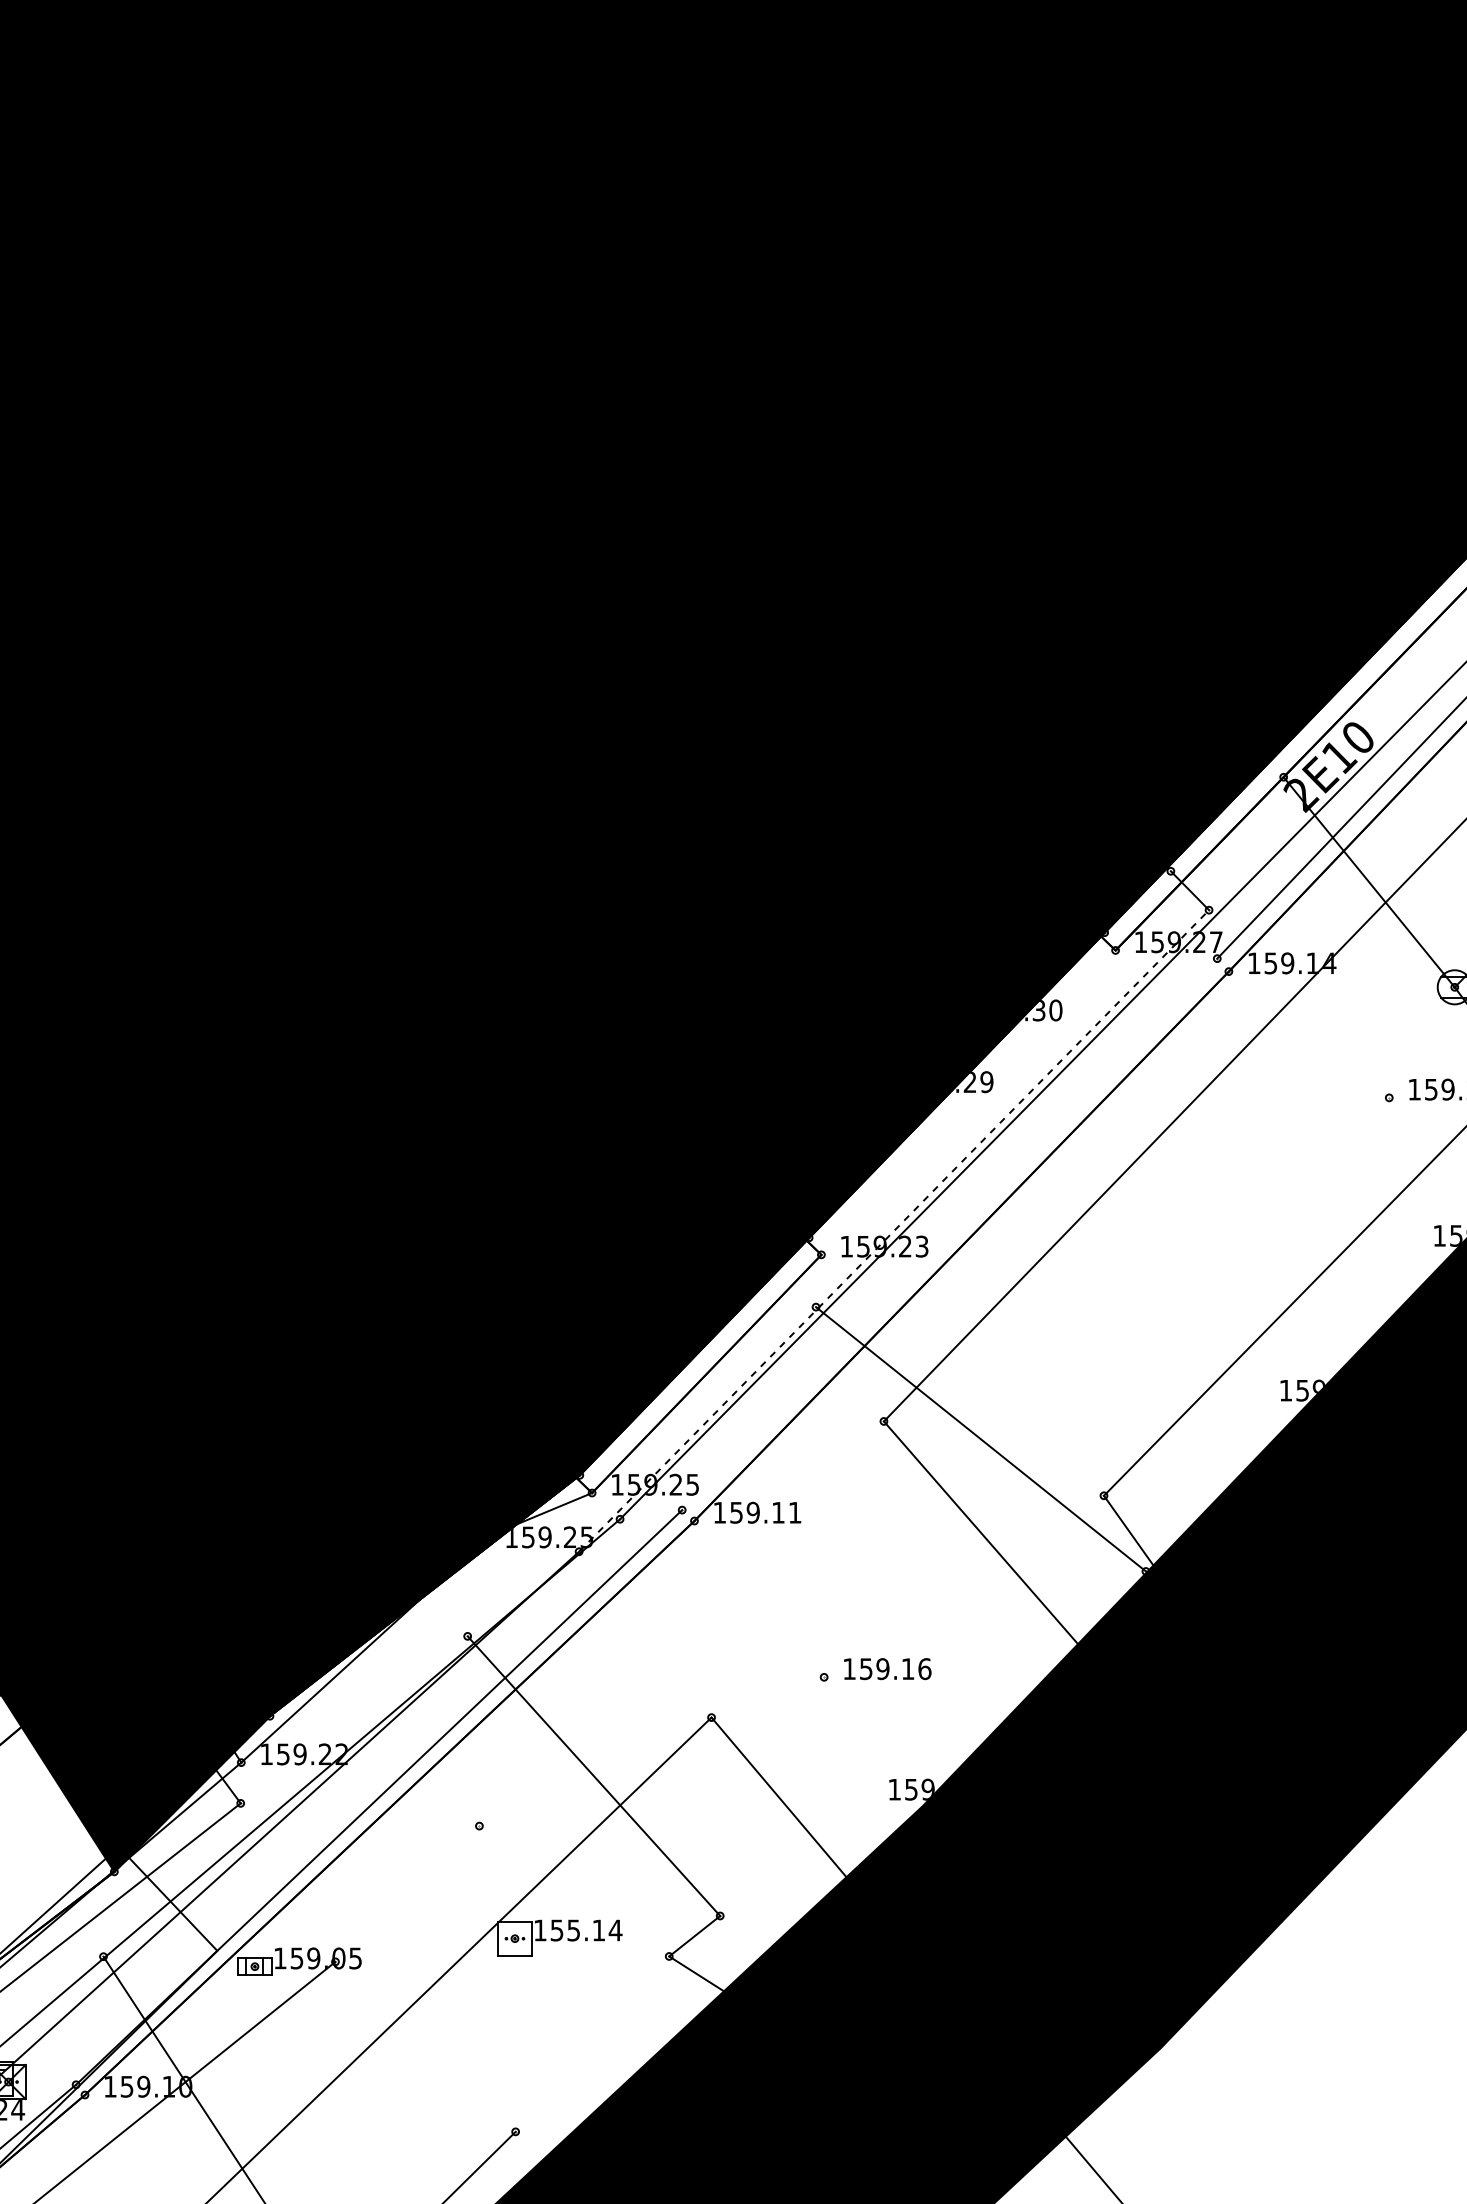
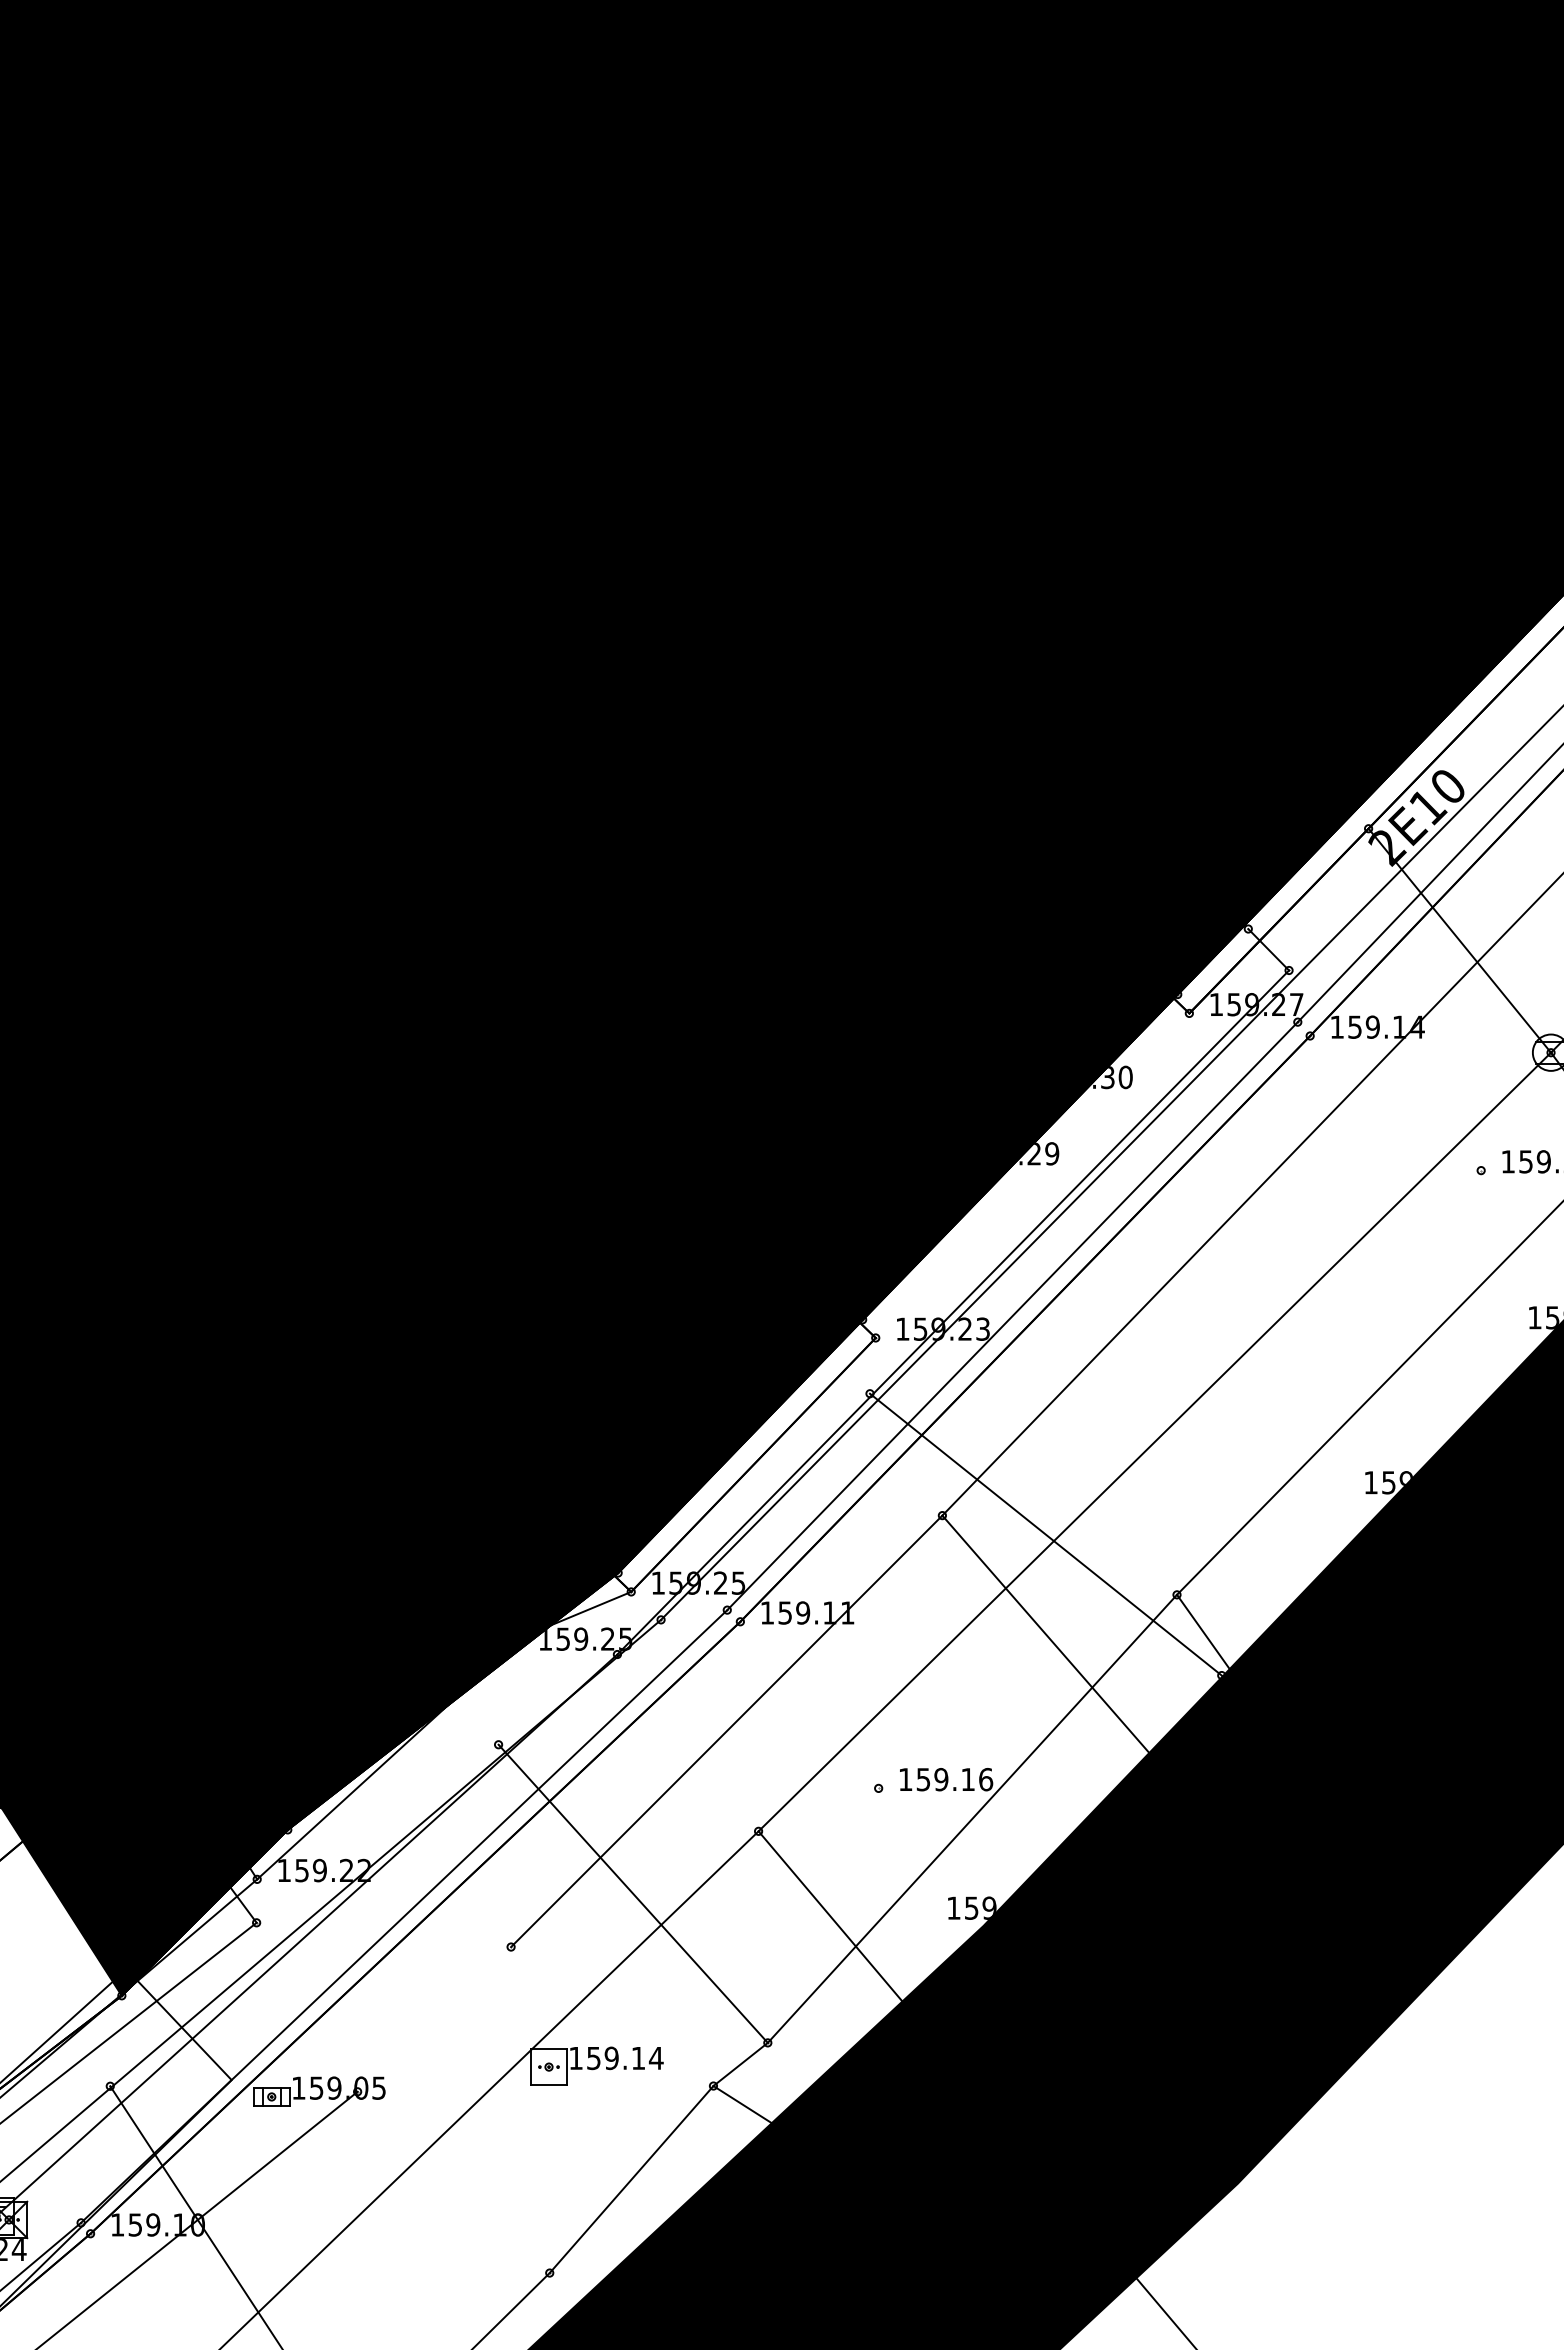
line: (894, 1230) -> (953, 1312), dashed -> solid
line: (949, 1234) -> (1012, 1316), added
line: (1082, 1351) -> (1154, 1441), added
line: (681, 1623) -> (726, 1731), added
line: (912, 1705) -> (972, 1818), added
text: (573, 1929) -> (611, 2057), 155.14 -> 159.14
line: (592, 2044) -> (631, 2179), added

